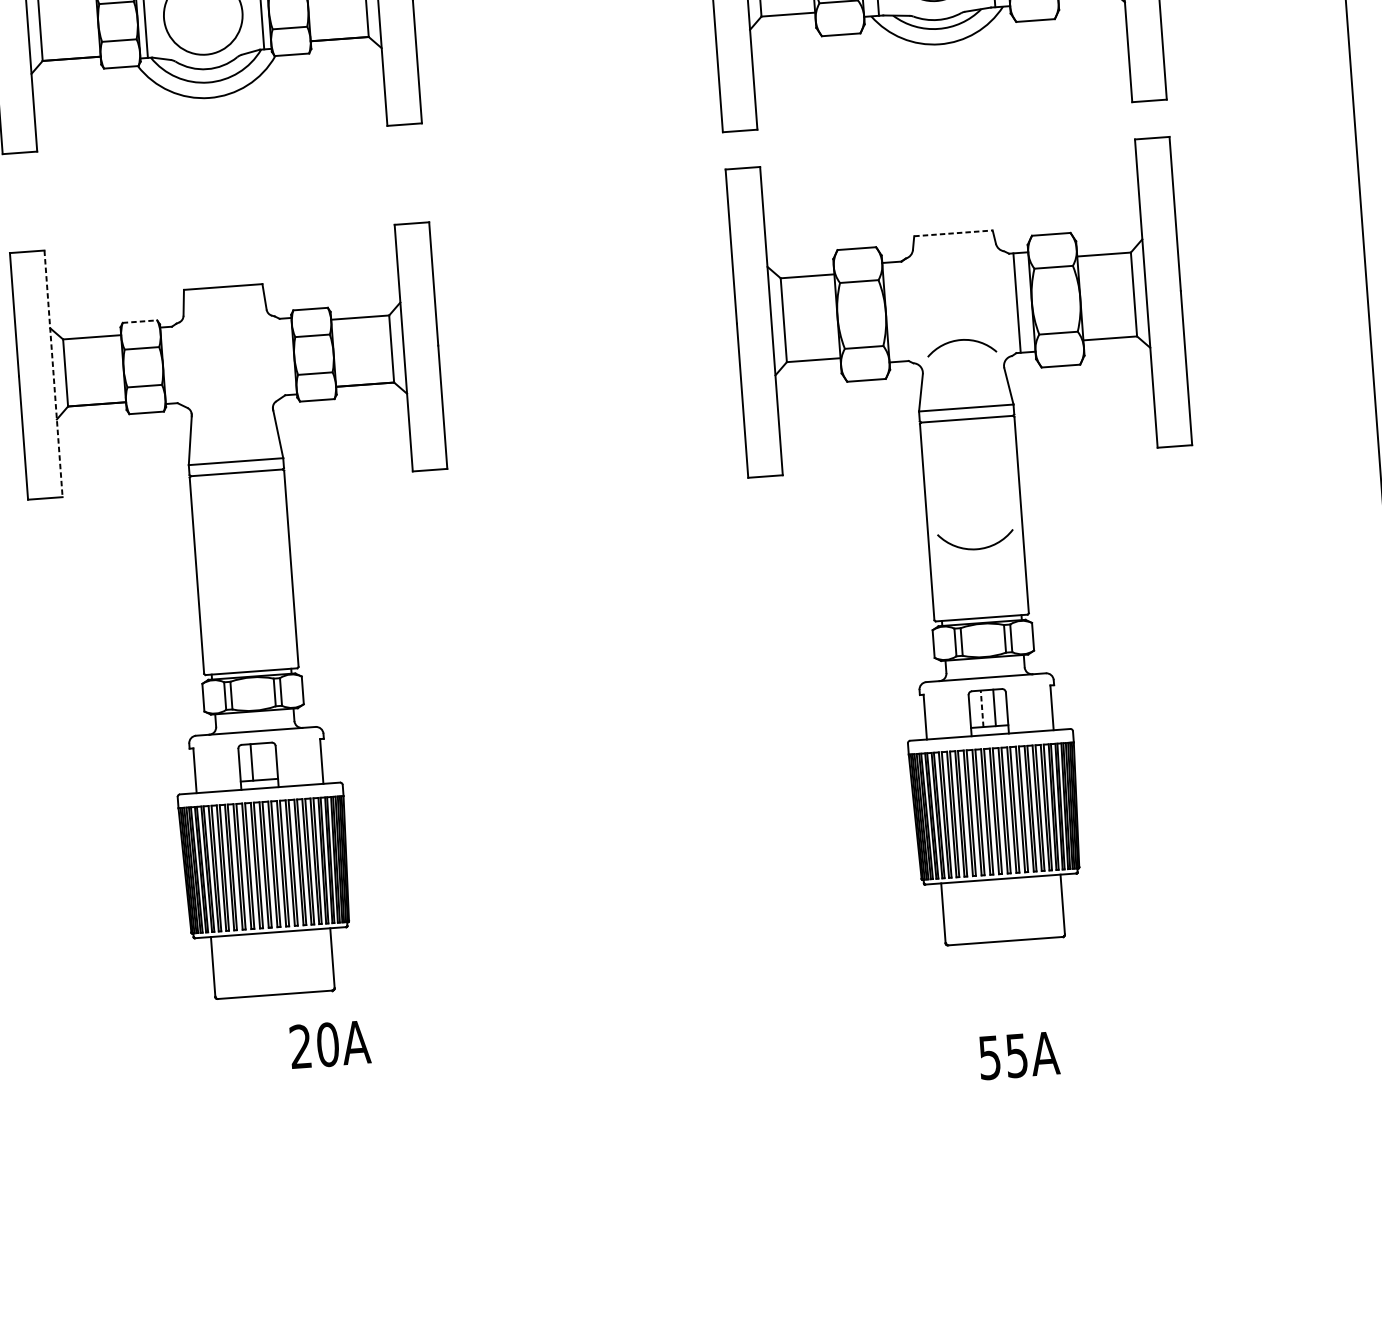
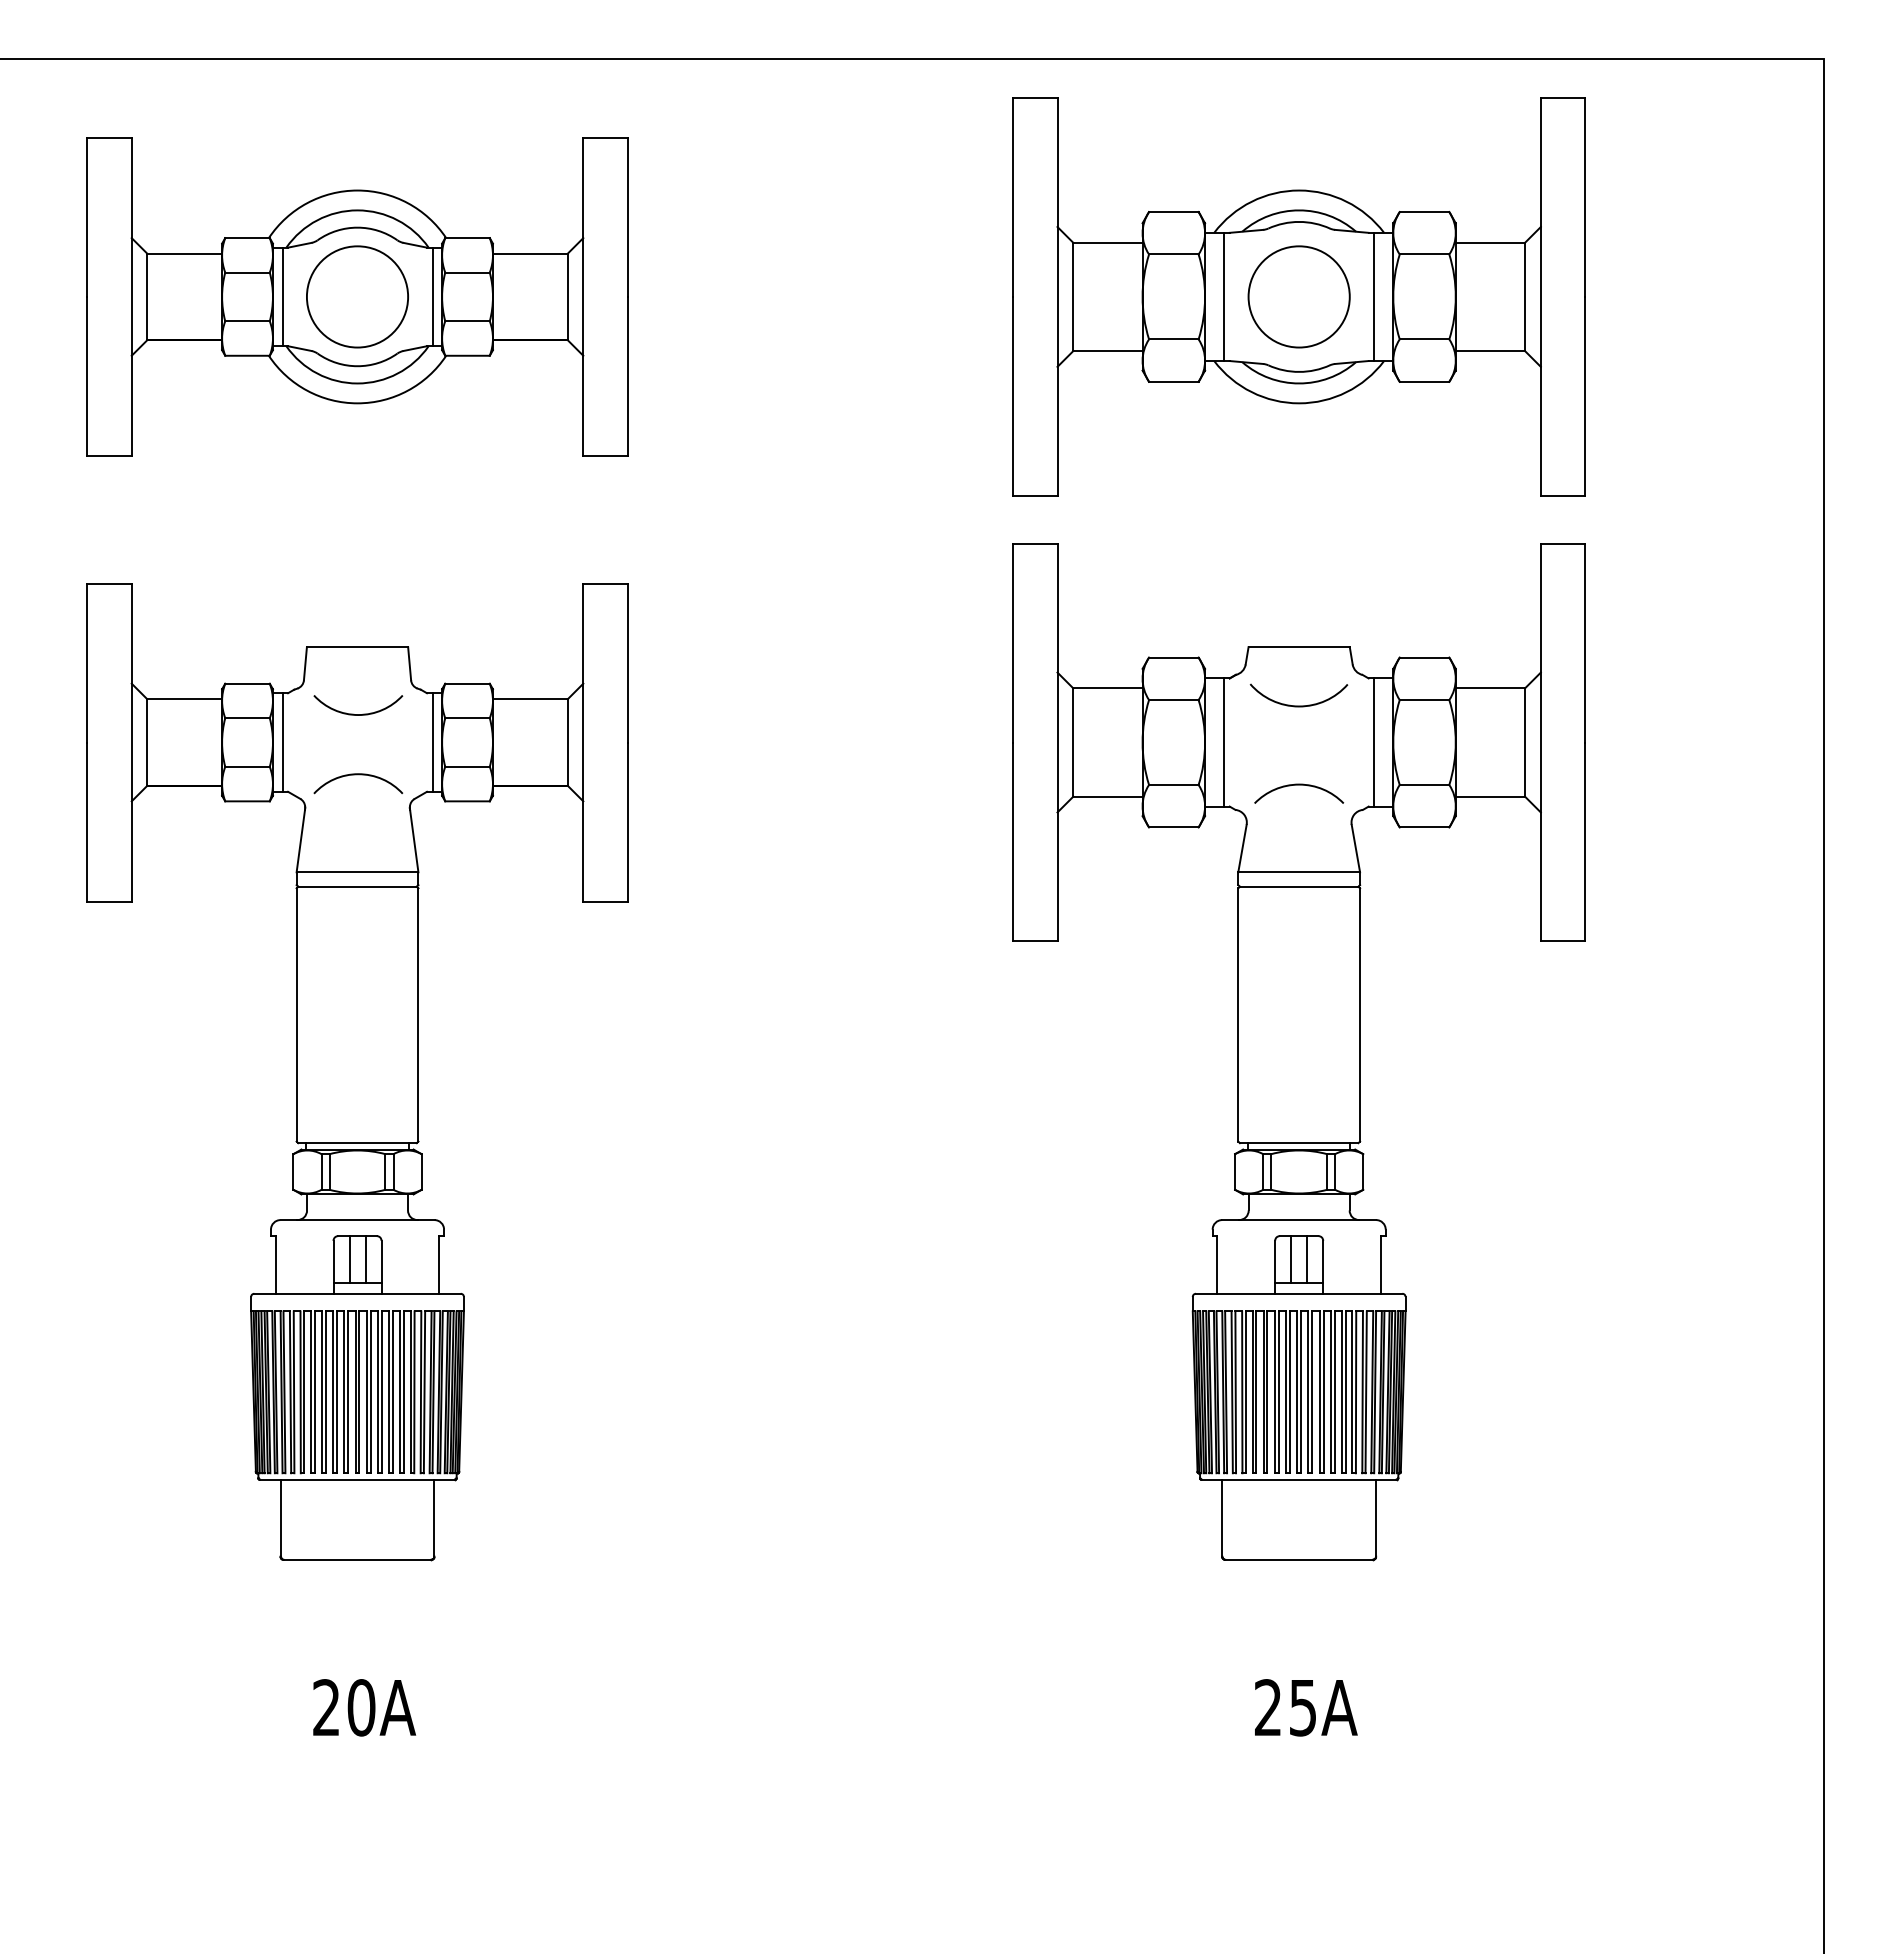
line: (953, 233) -> (1299, 647), dashed -> solid
line: (900, 311) -> (1224, 742), added
line: (140, 321) -> (248, 683), dashed -> solid
arc: (227, 339) -> (358, 714), added
line: (286, 356) -> (432, 742), added
line: (170, 365) -> (282, 742), added
line: (53, 374) -> (131, 743), dashed -> solid
arc: (231, 386) -> (358, 775), added
arc: (976, 548) -> (1298, 705), moved
line: (982, 708) -> (1291, 1259), dashed -> solid
line: (264, 761) -> (365, 1259), added
text: (330, 1044) -> (364, 1707), moved
text: (989, 1057) -> (1267, 1707), 55A -> 25A

